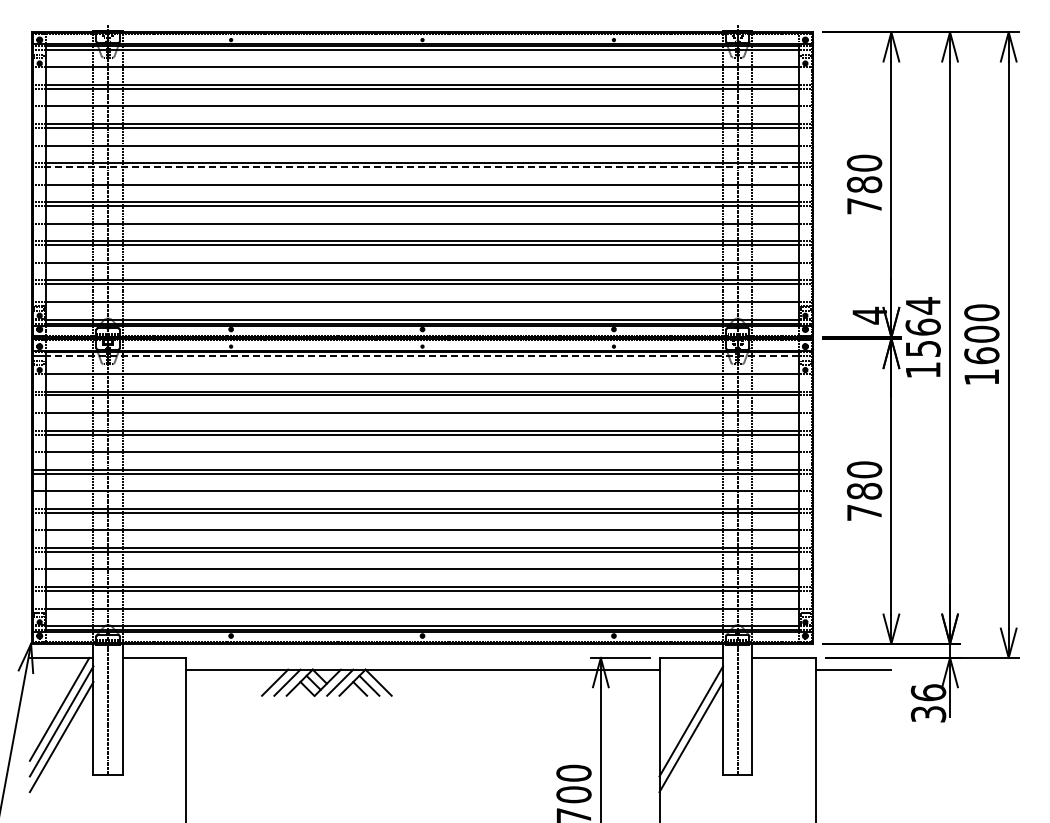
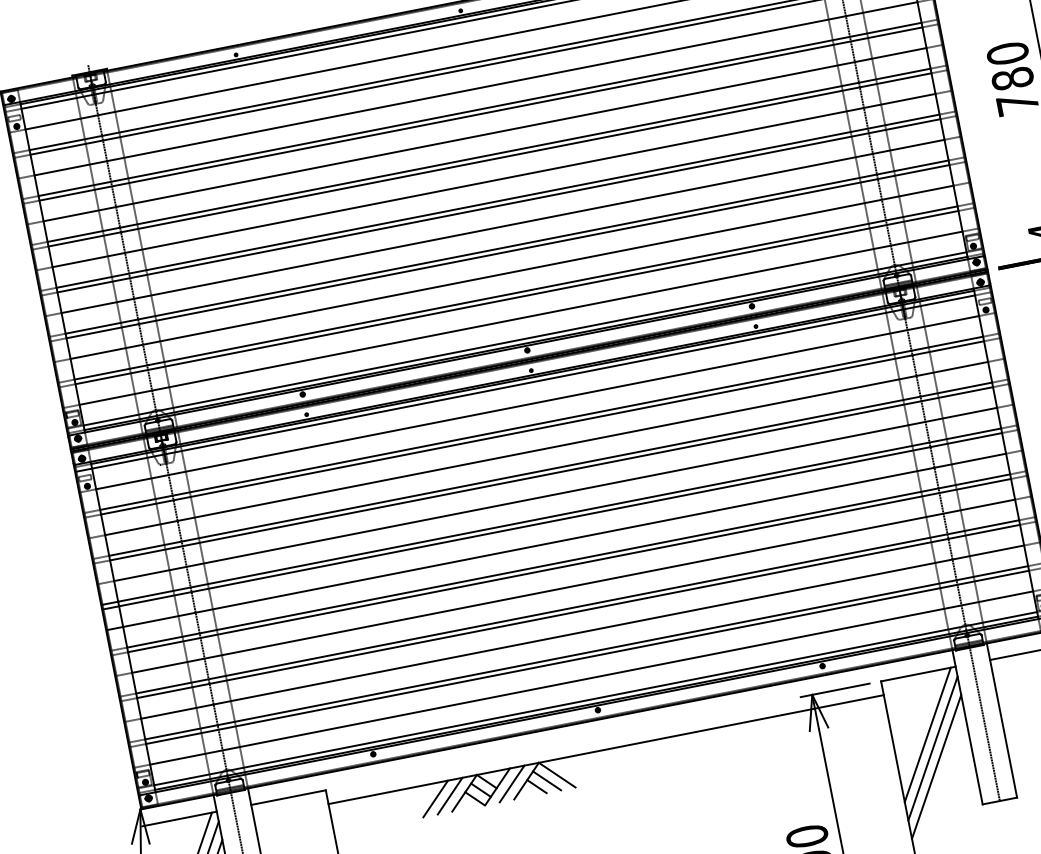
line: (422, 167) -> (490, 160), dashed -> solid
line: (422, 356) -> (533, 382), dashed -> solid
line: (688, 708) -> (926, 734), added

